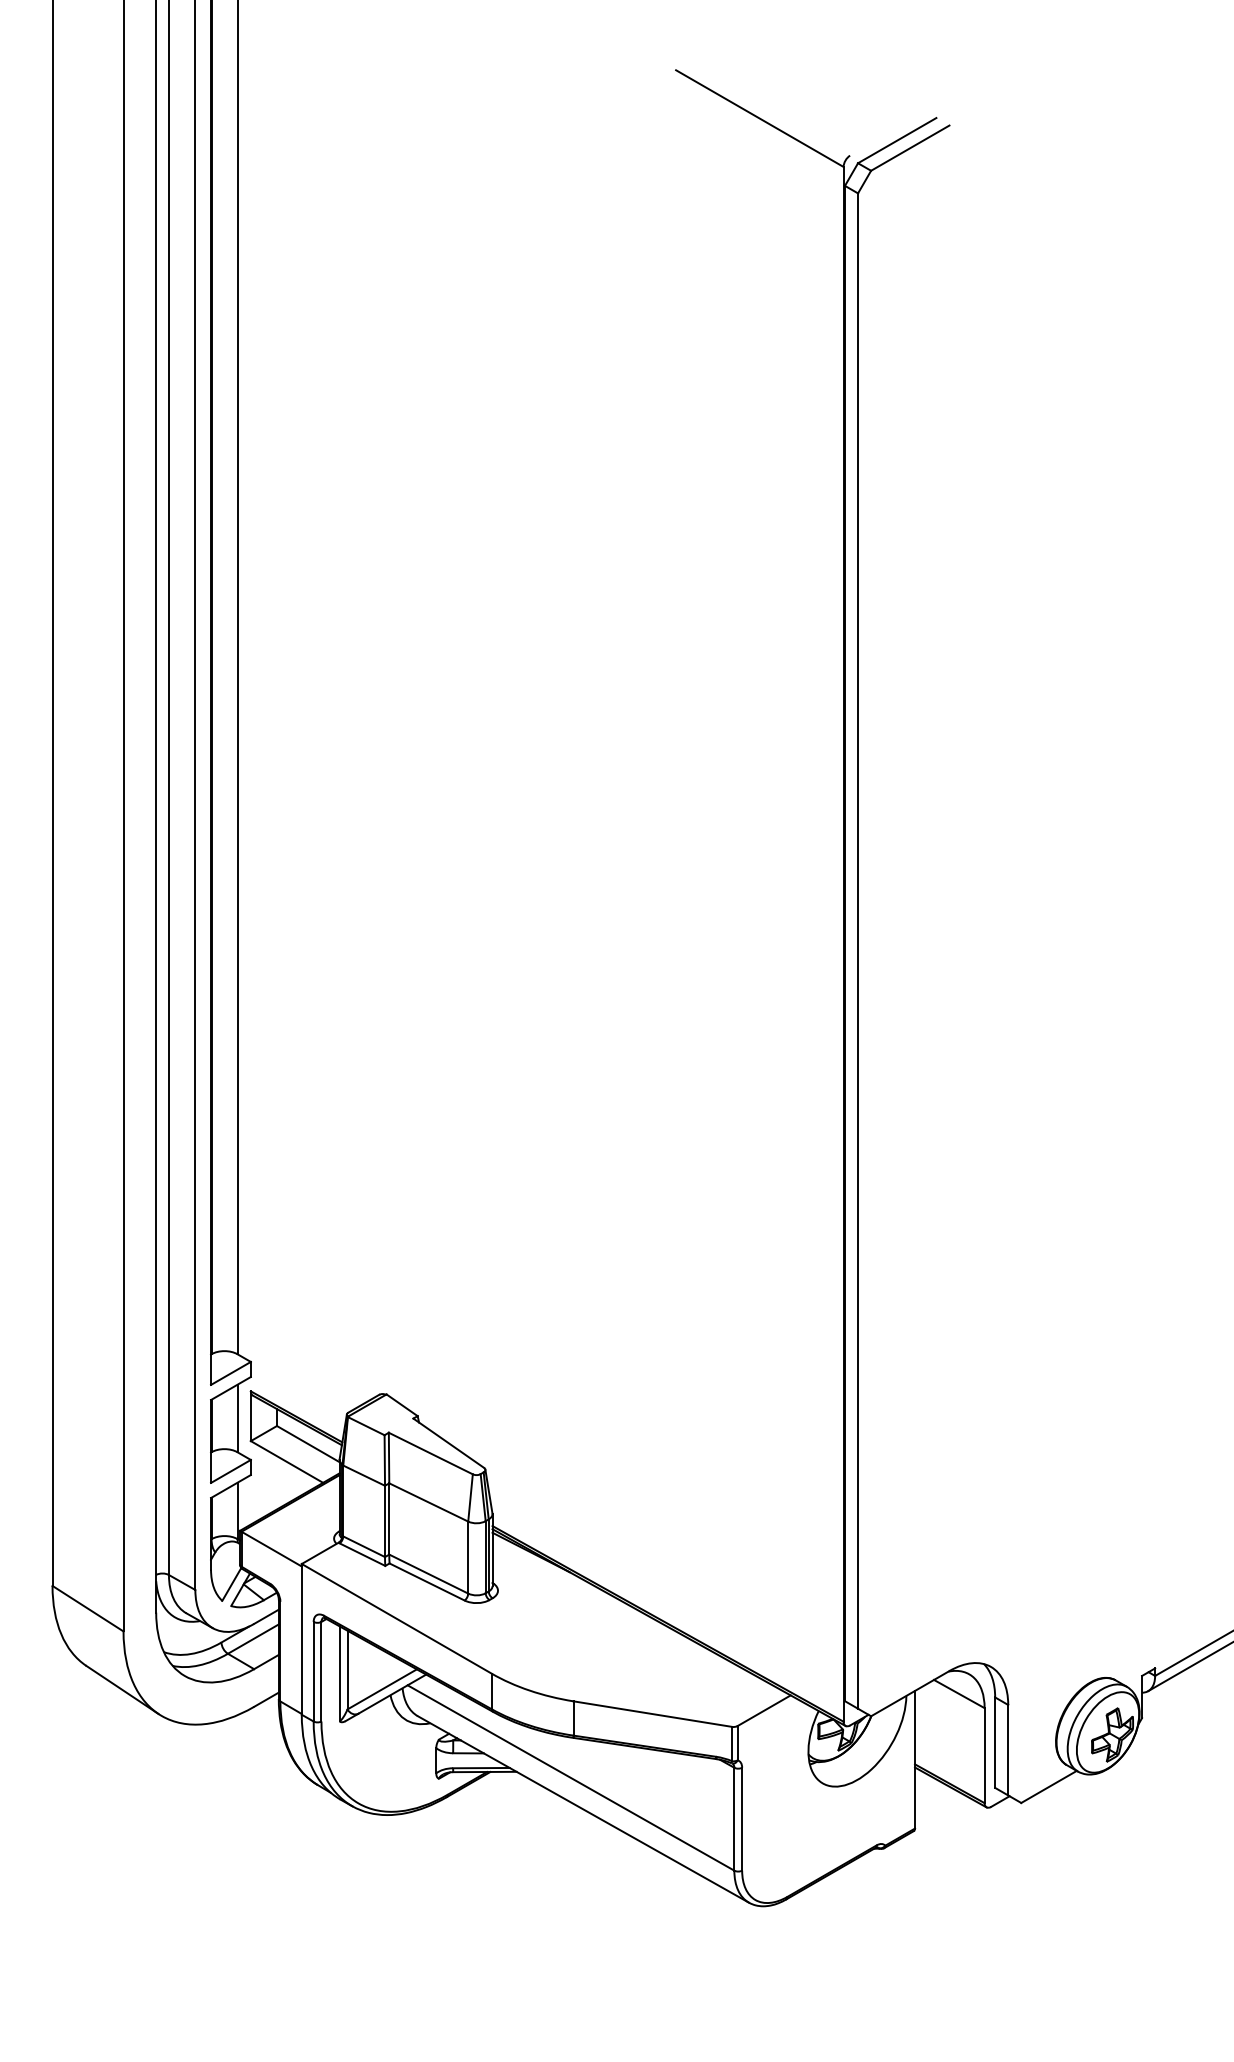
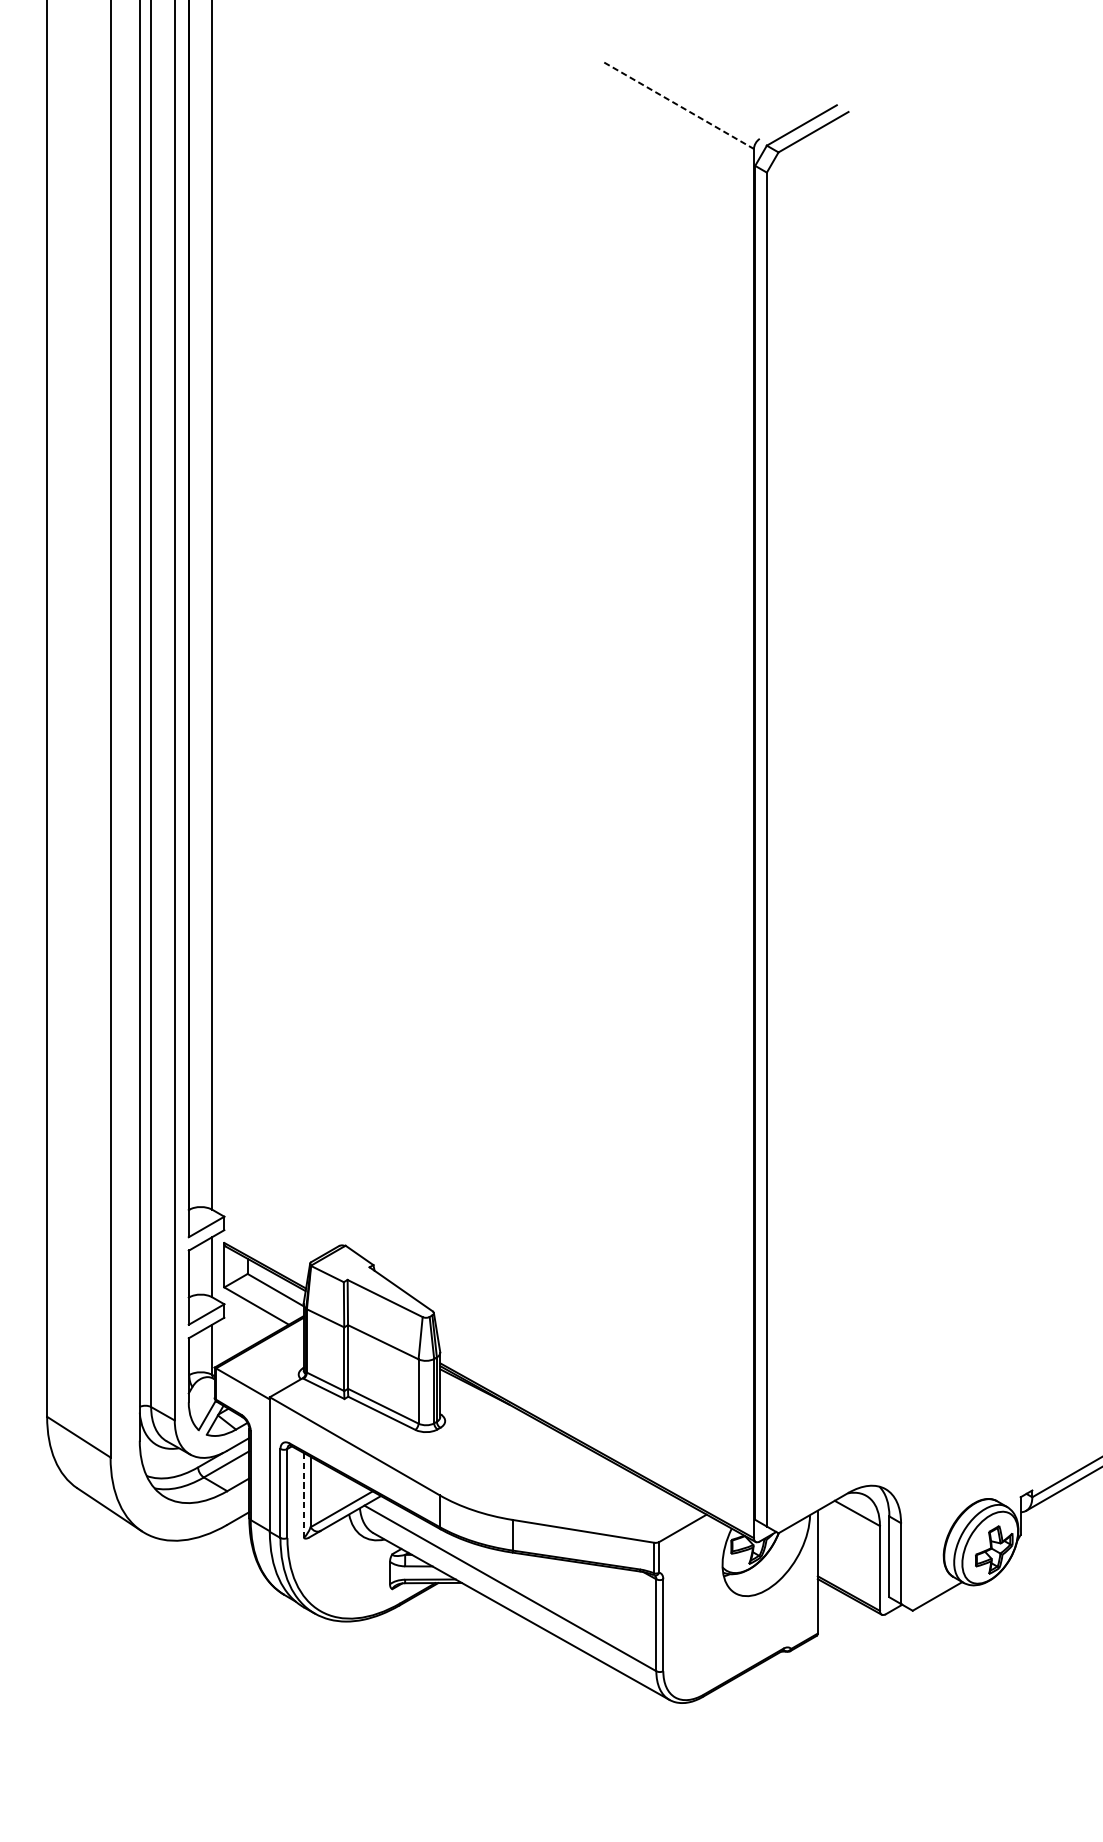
line: (759, 118) -> (678, 105), solid -> dashed
line: (339, 1673) -> (303, 1495), solid -> dashed

